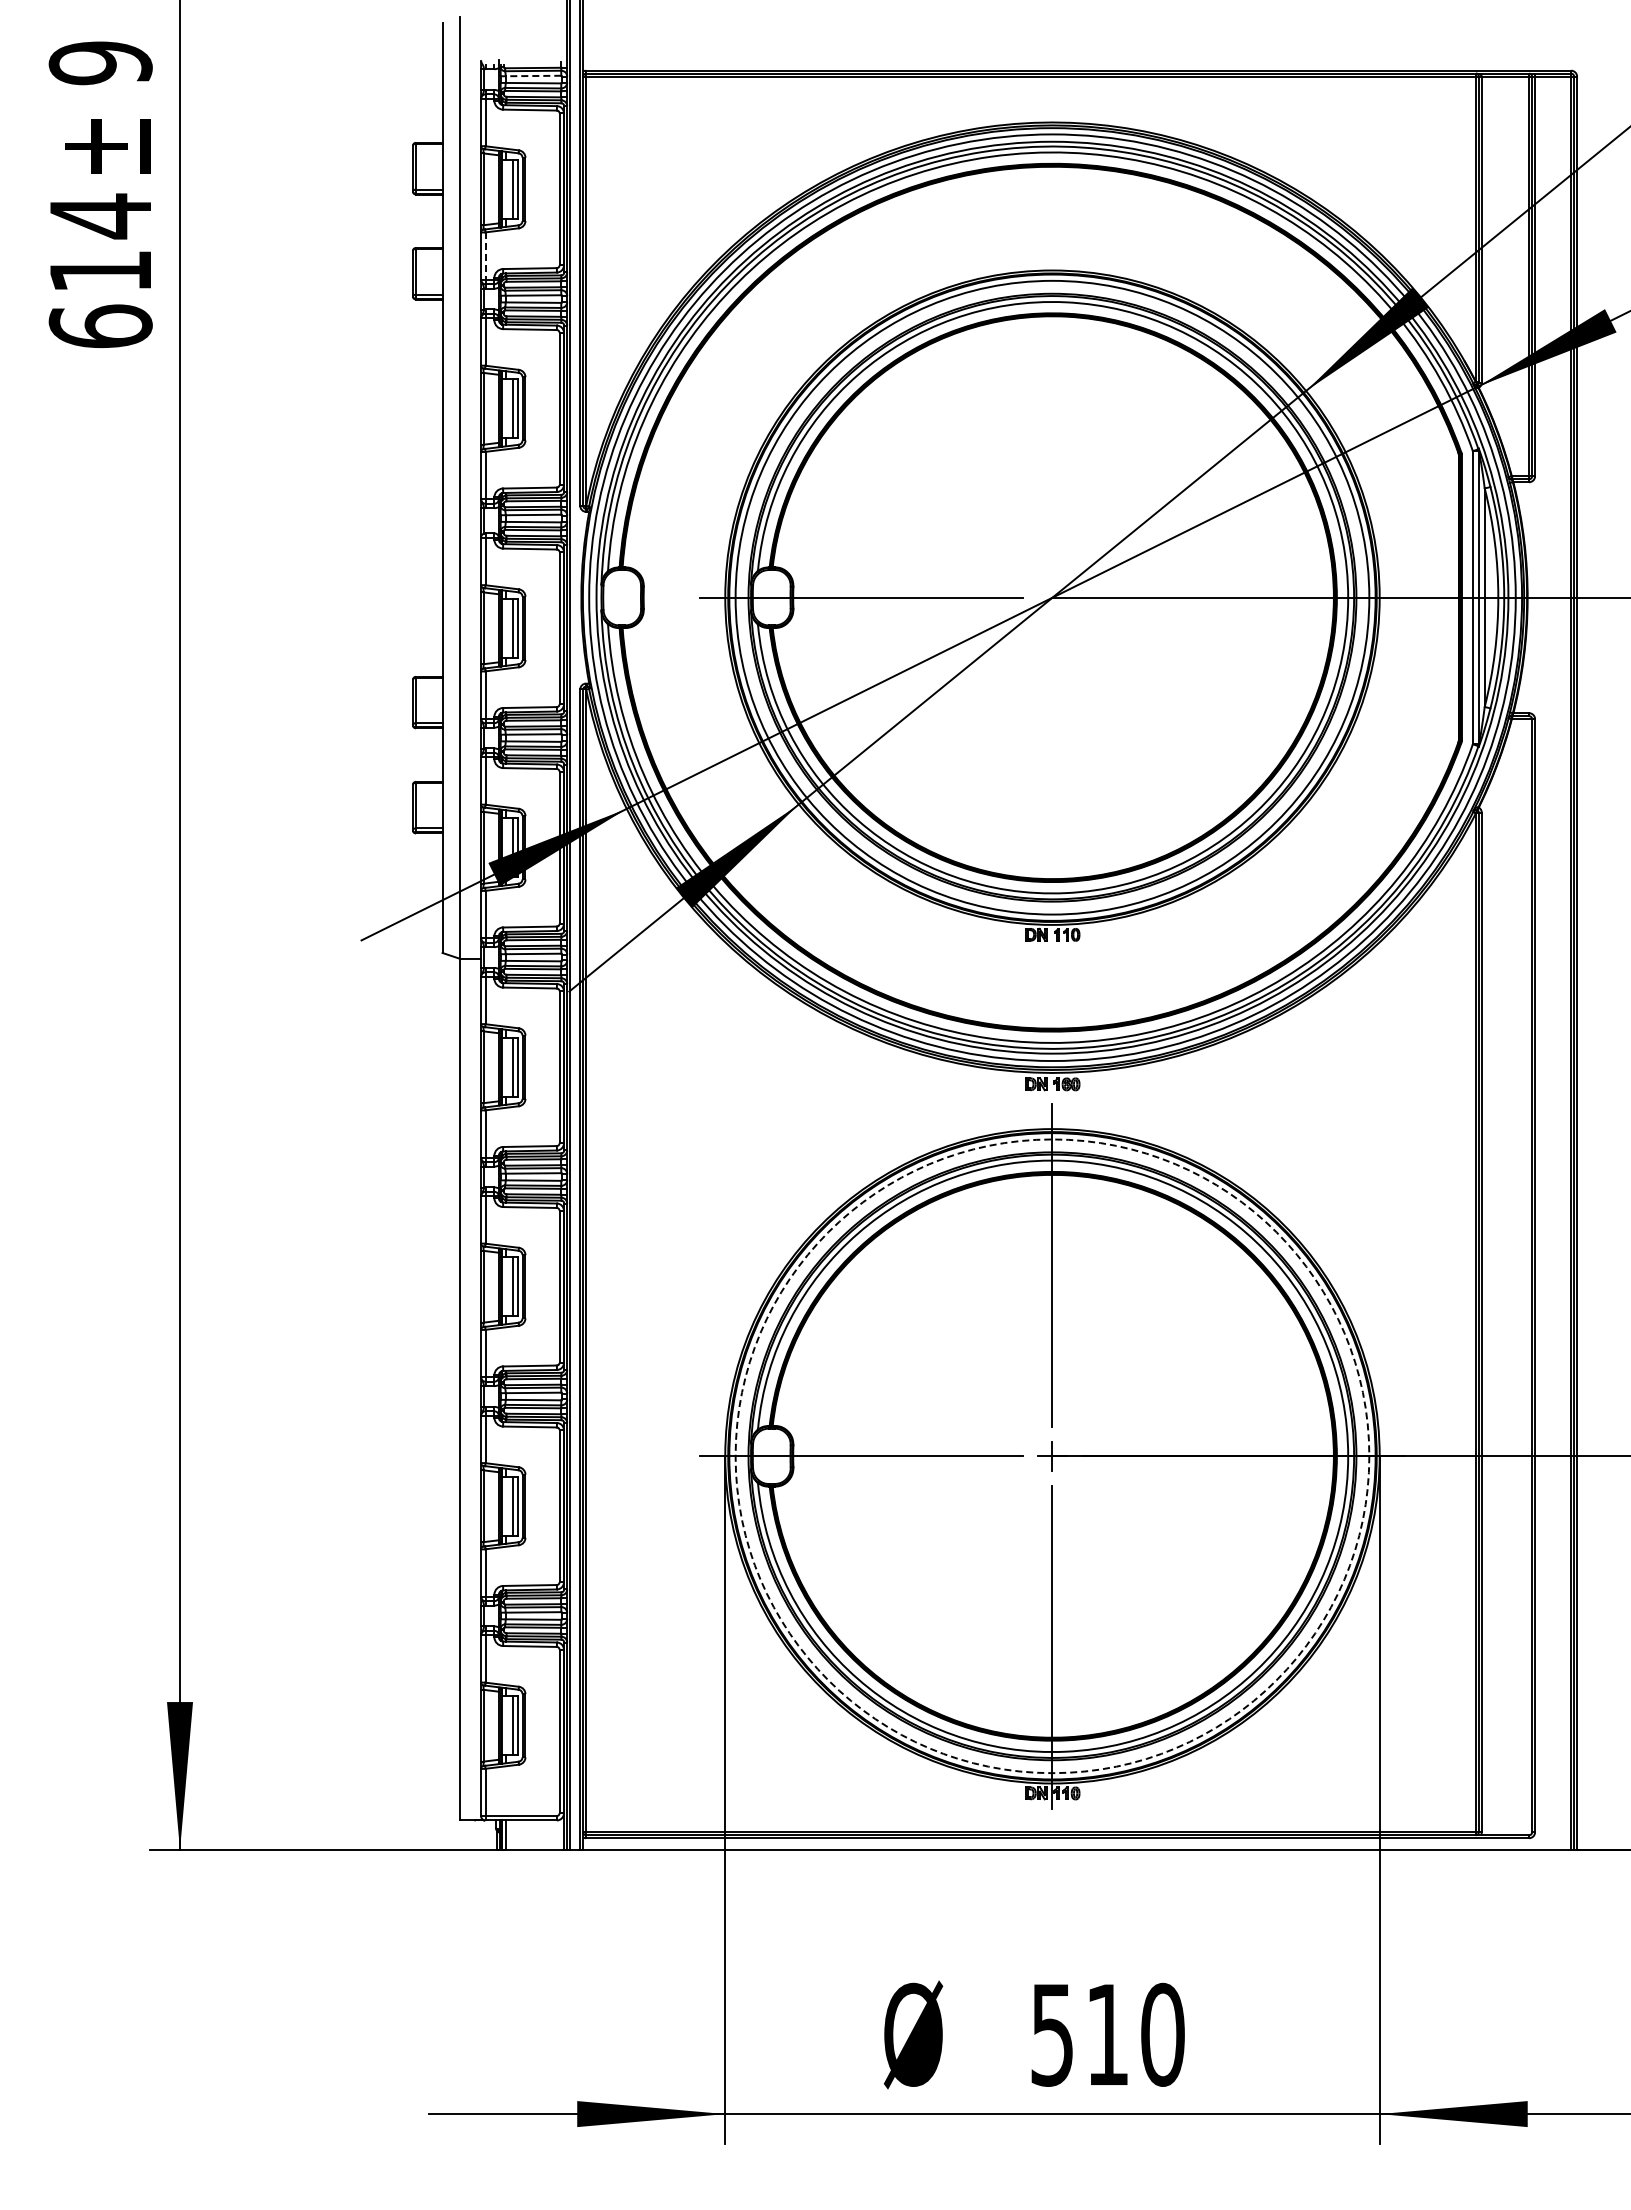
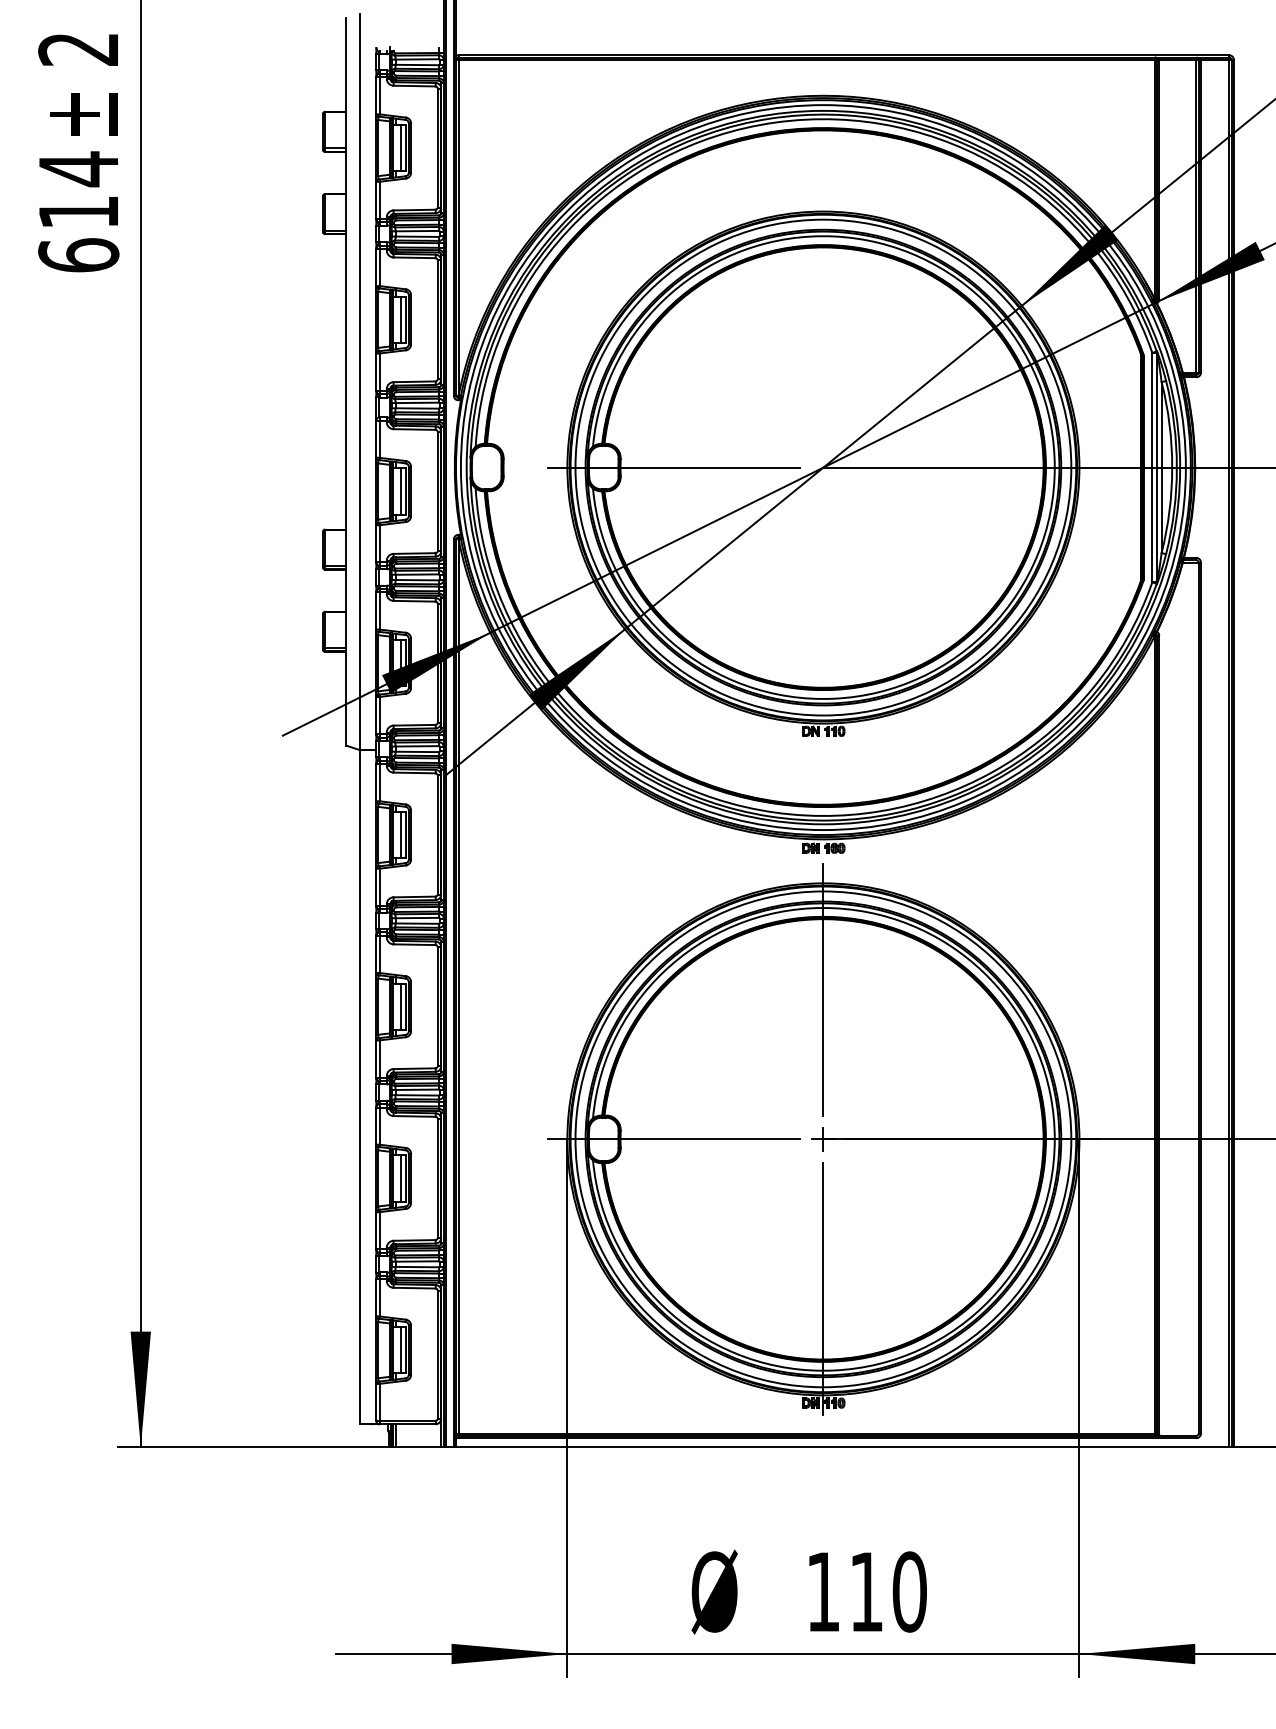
text: (100, 63) -> (78, 49), 9 -> 2
line: (533, 76) -> (417, 59), dashed -> solid
line: (485, 256) -> (379, 200), dashed -> solid
circle: (1052, 1456) -> (823, 1139), dashed -> solid
text: (1051, 2035) -> (822, 1592), 510 -> 110

